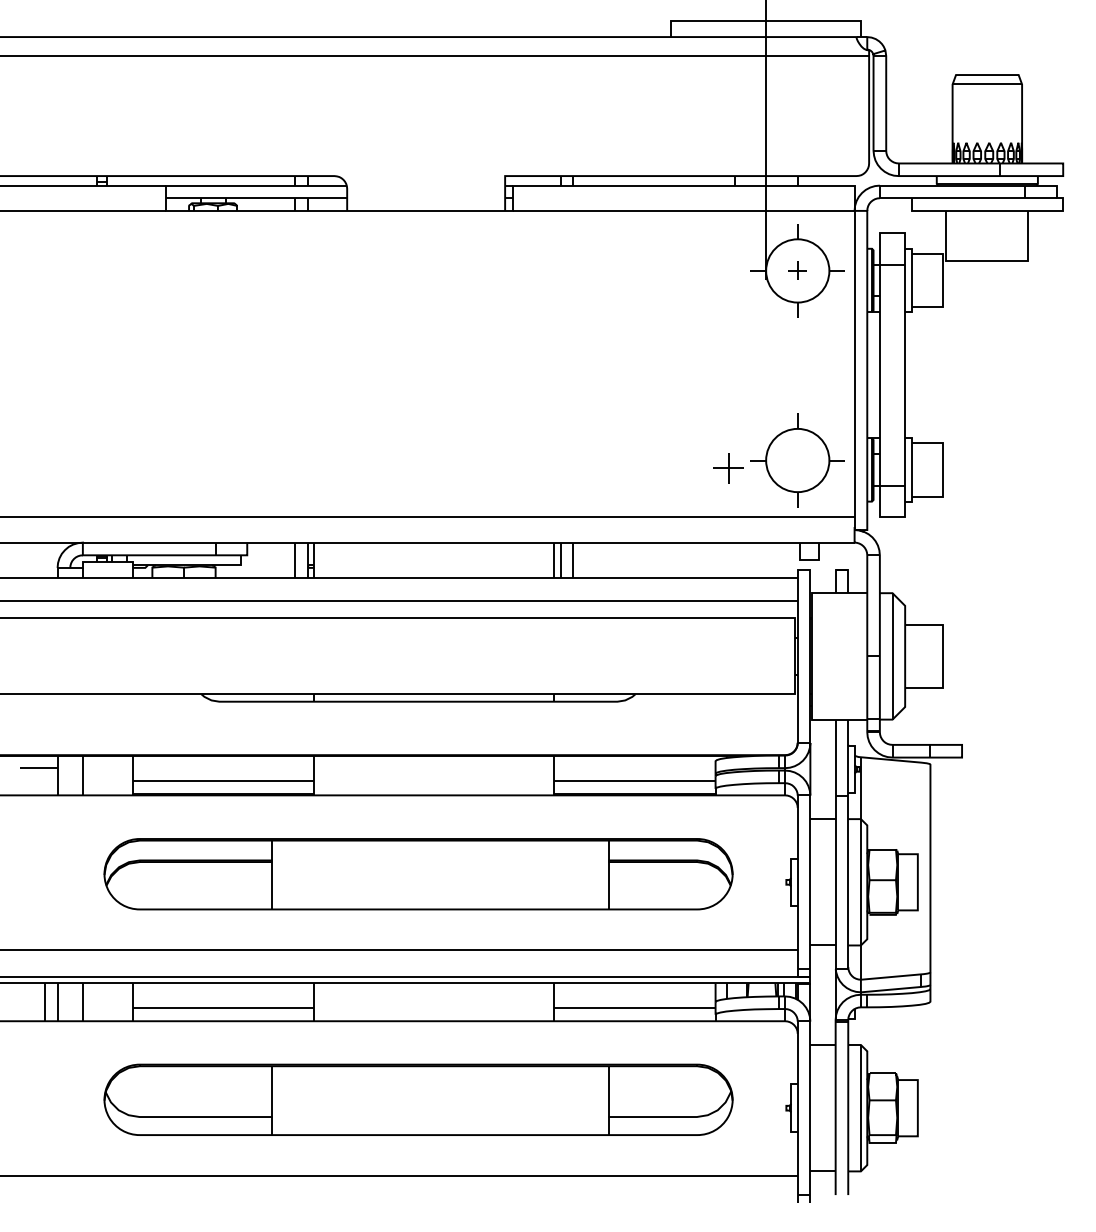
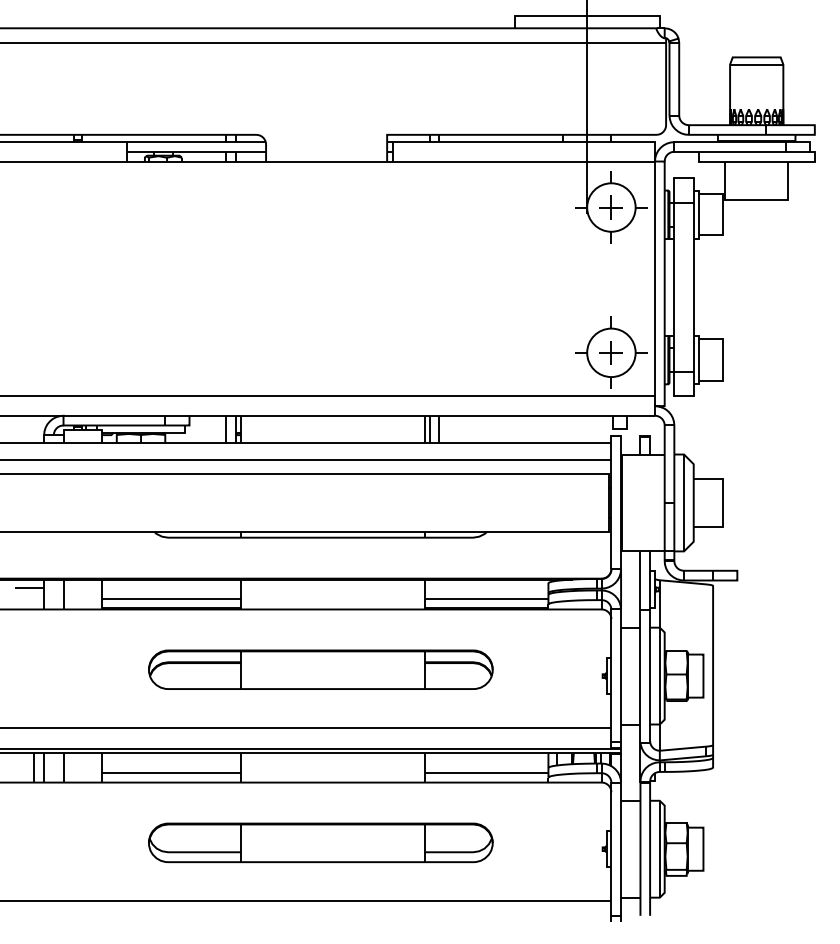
part: (796, 270) -> (610, 207), size x1.67
part: (727, 467) -> (610, 352), moved
part: (418, 873) -> (320, 669), size x0.71
part: (418, 1099) -> (320, 842), size x0.71

